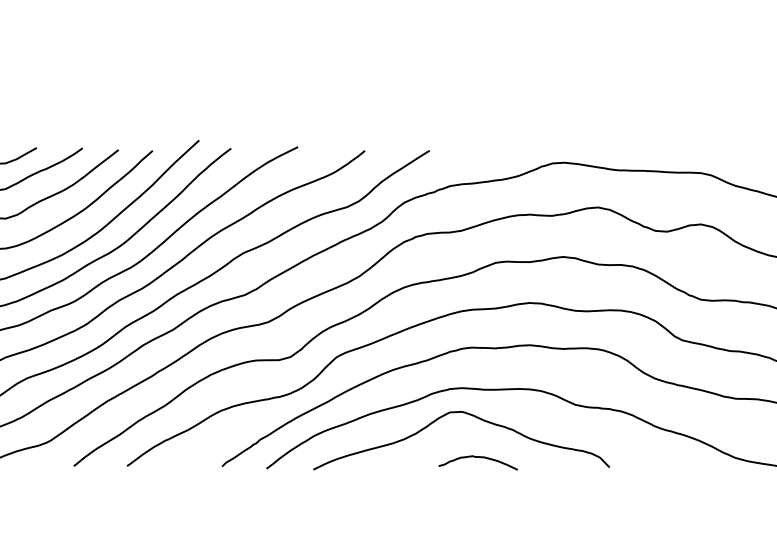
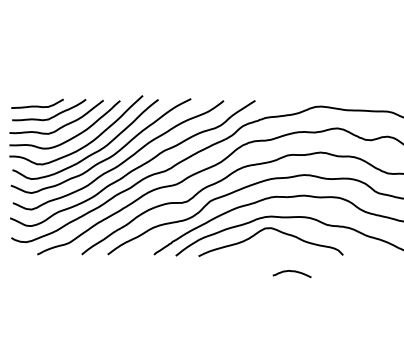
curve: (476, 459) -> (291, 272), moved

